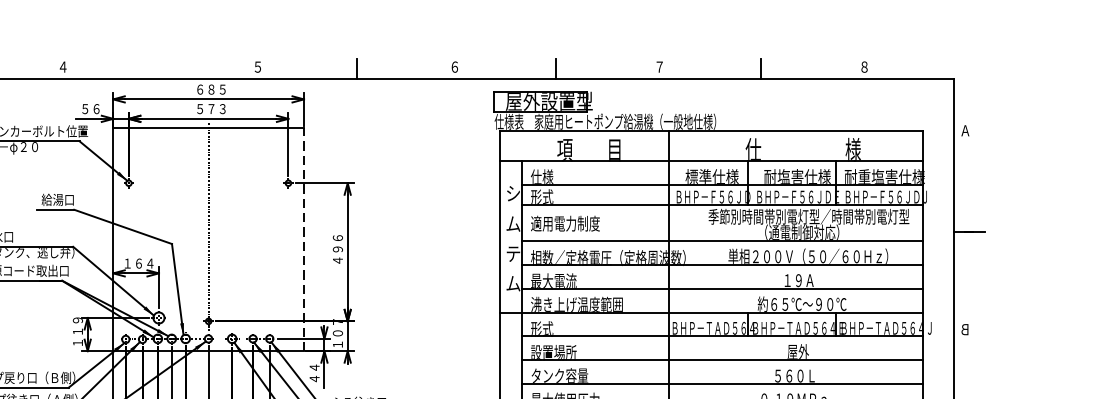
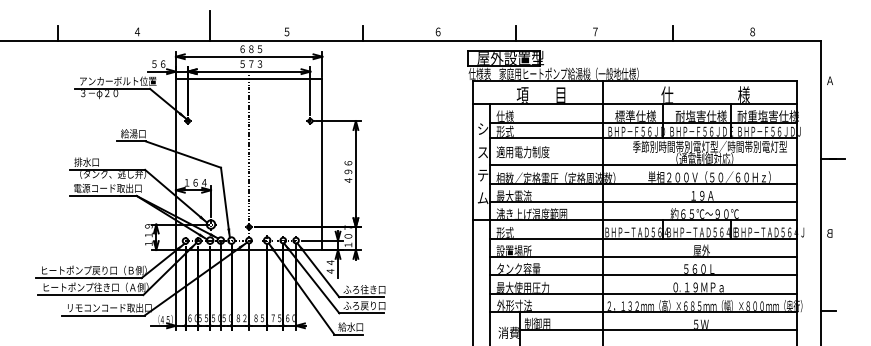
line: (158, 58) -> (210, 25), added
text: (512, 222) -> (482, 151), ム -> ス
line: (304, 239) -> (322, 164), dashed -> solid

